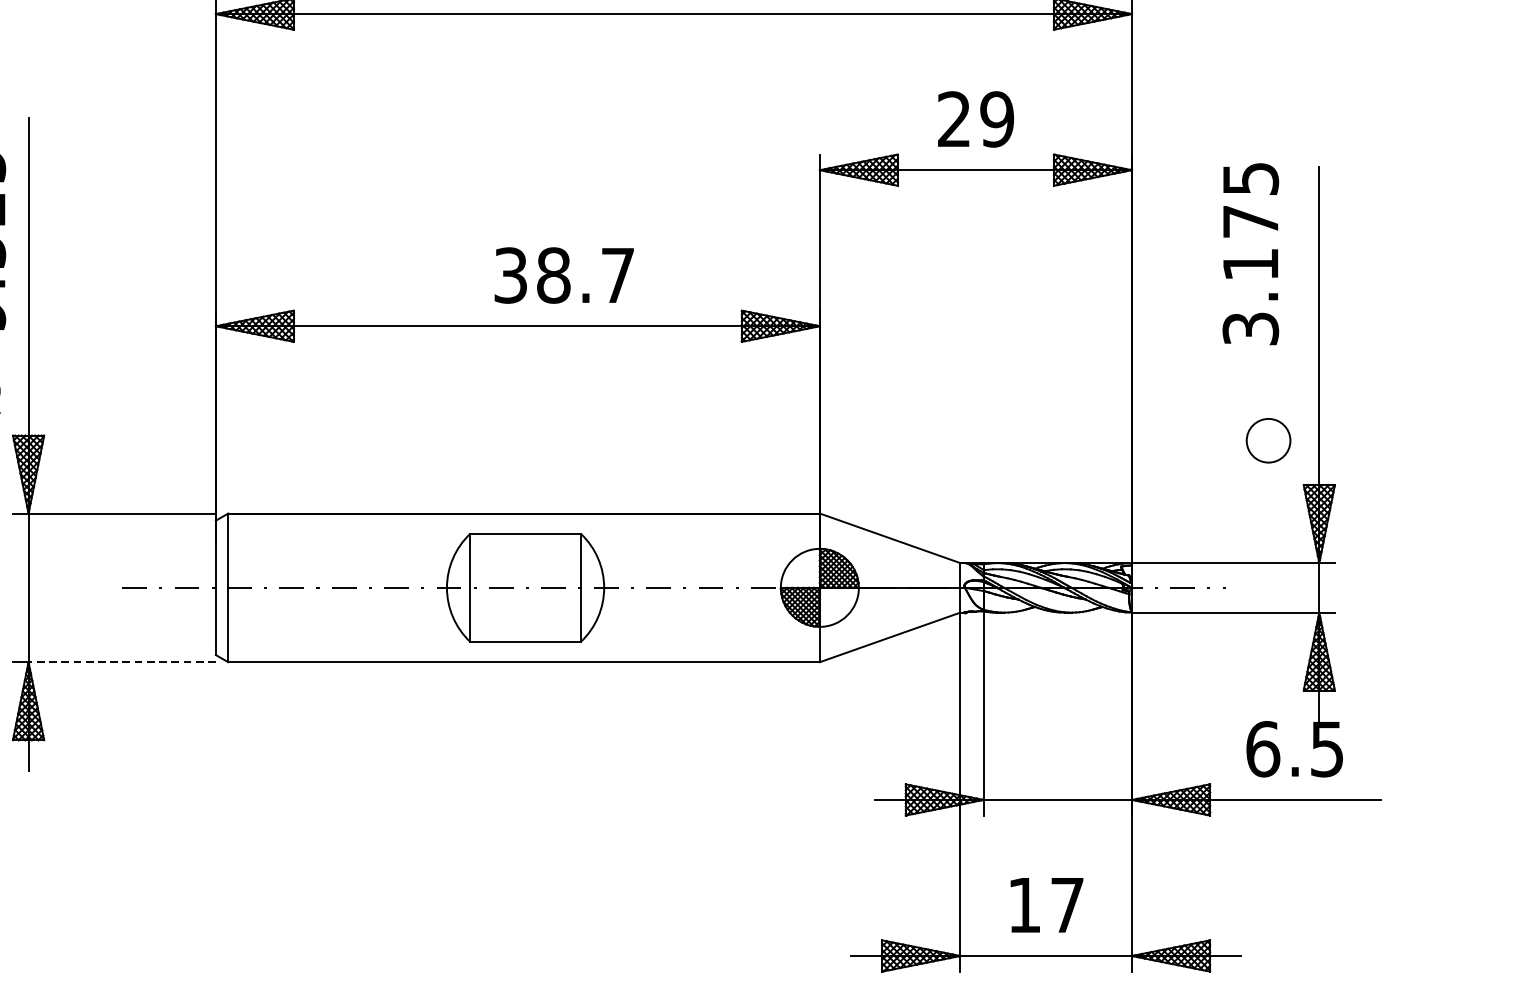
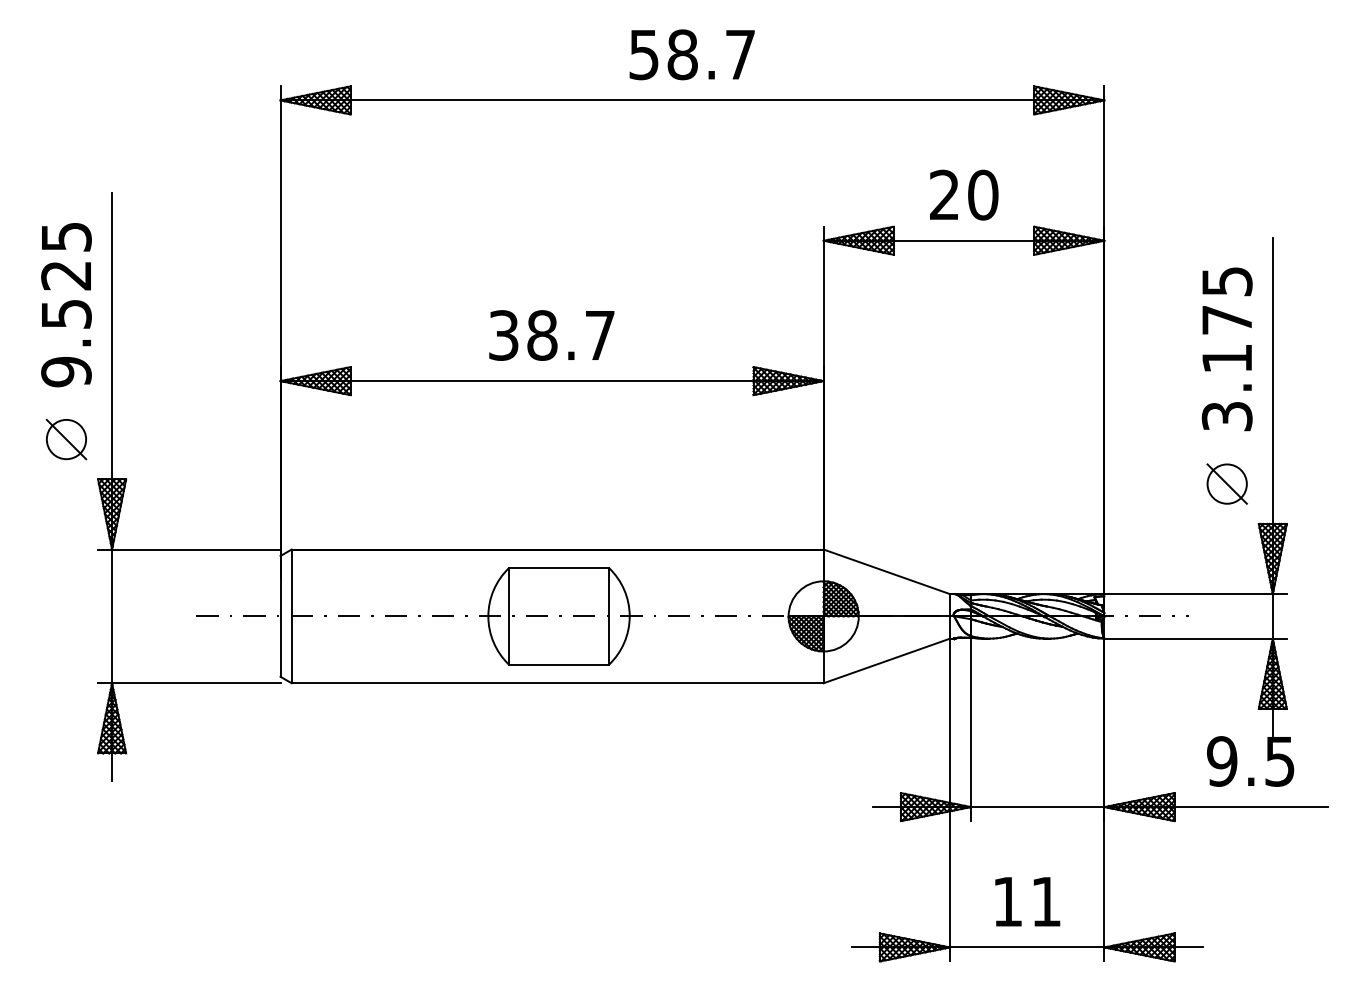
text: (996, 118) -> (982, 194), 29 -> 20
text: (1249, 254) -> (1226, 349), moved
text: (563, 275) -> (551, 335), moved
line: (1267, 440) -> (1226, 483), added
line: (121, 662) -> (195, 683), dashed -> solid
text: (1263, 749) -> (1222, 761), 6.5 -> 9.5
text: (1067, 904) -> (1046, 901), 17 -> 11

